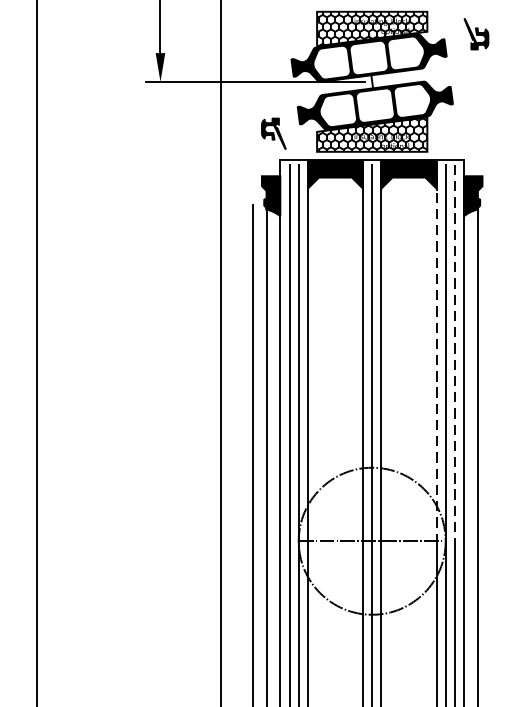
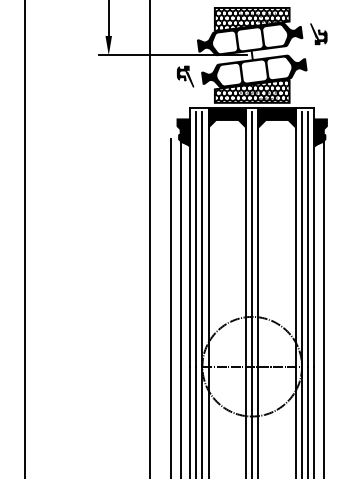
part: (475, 34) -> (318, 34), moved
part: (273, 133) -> (185, 76), moved
line: (436, 352) -> (295, 238), dashed -> solid
line: (455, 353) -> (308, 239), dashed -> solid

